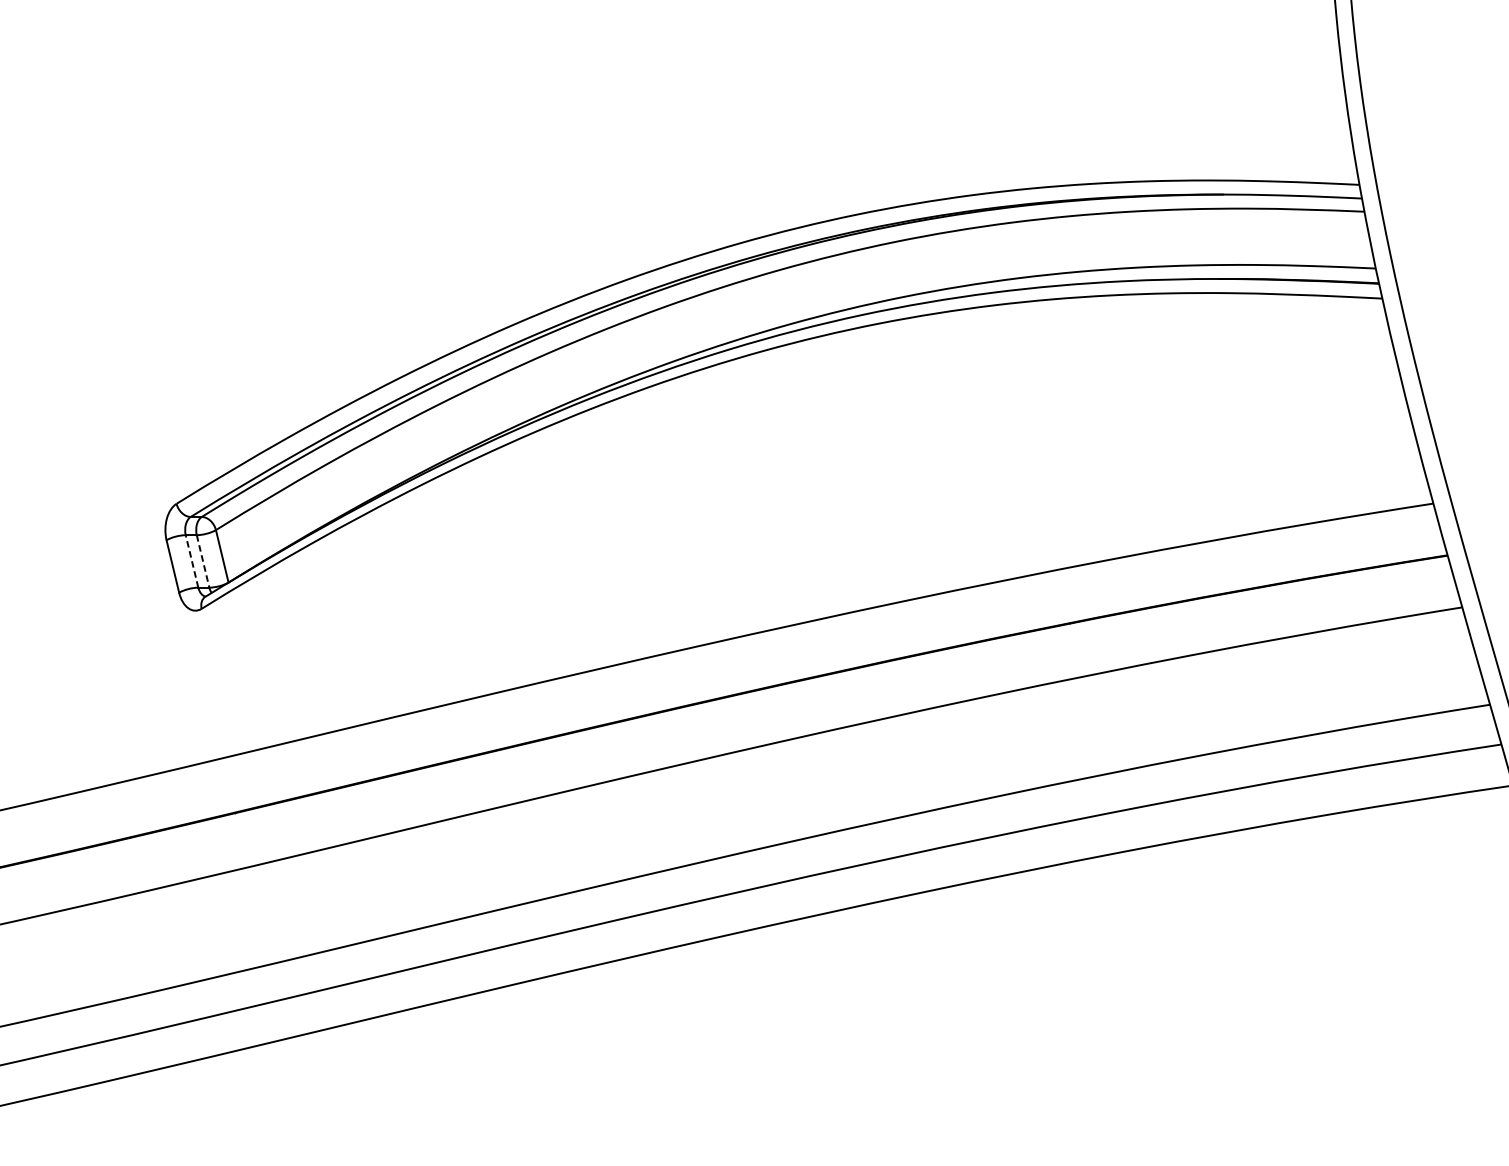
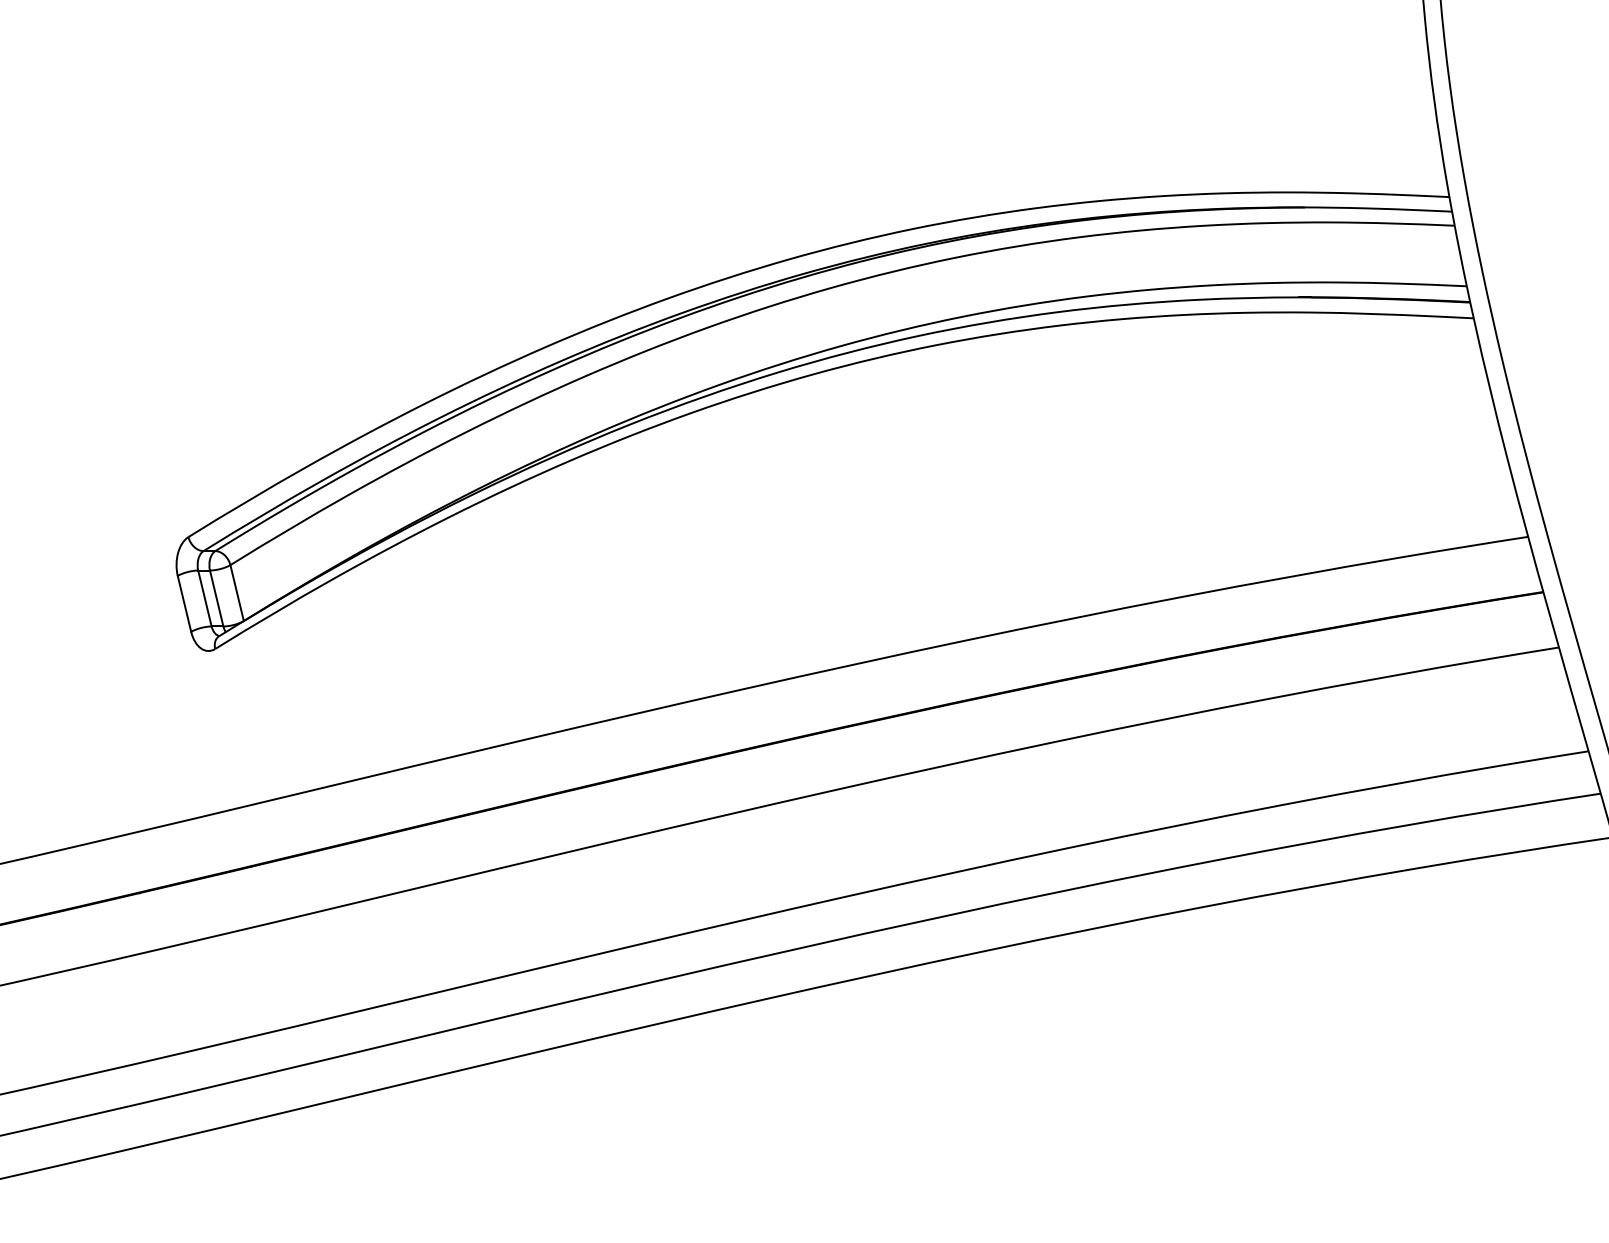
line: (191, 561) -> (204, 598), dashed -> solid
line: (202, 561) -> (216, 598), dashed -> solid

